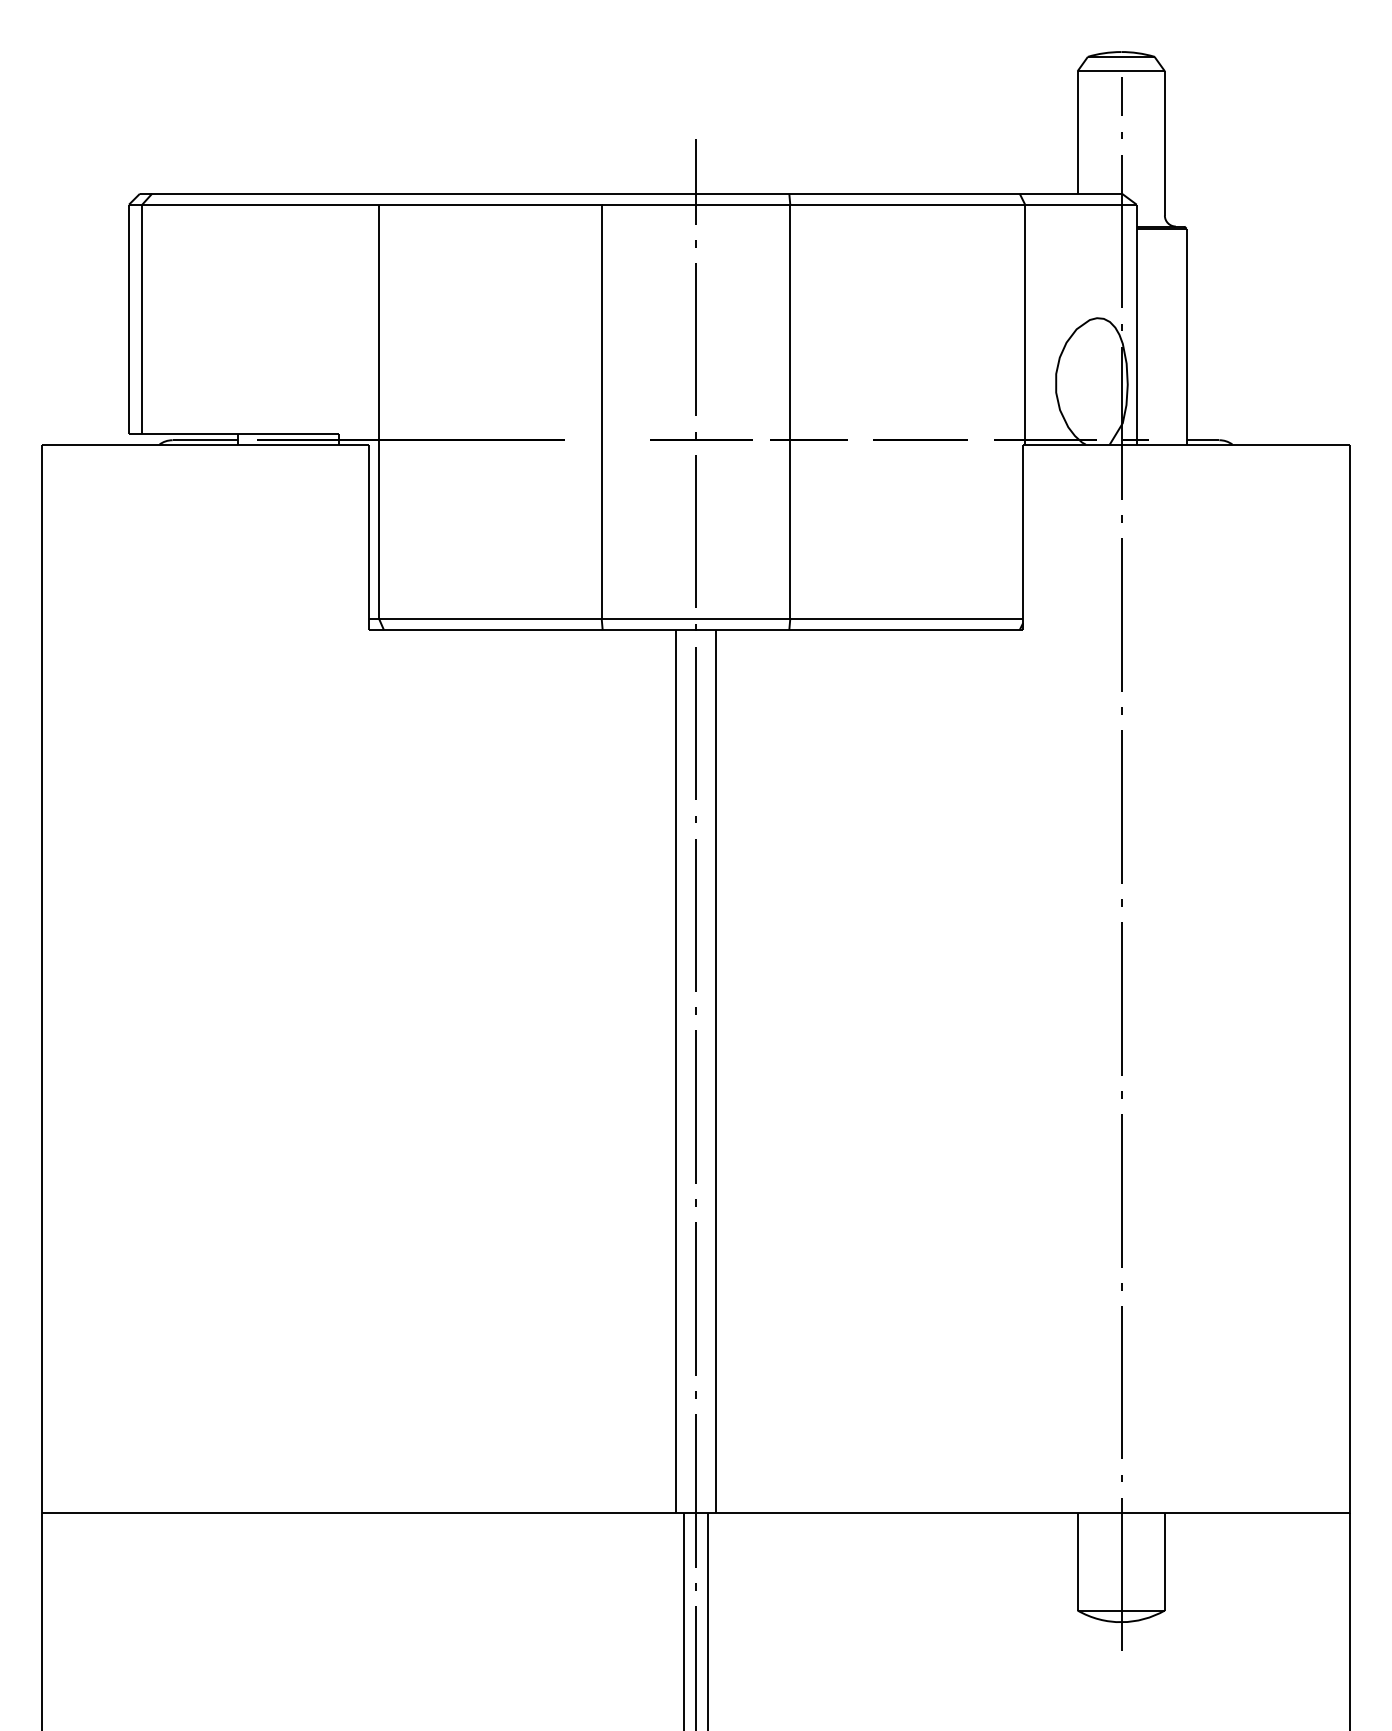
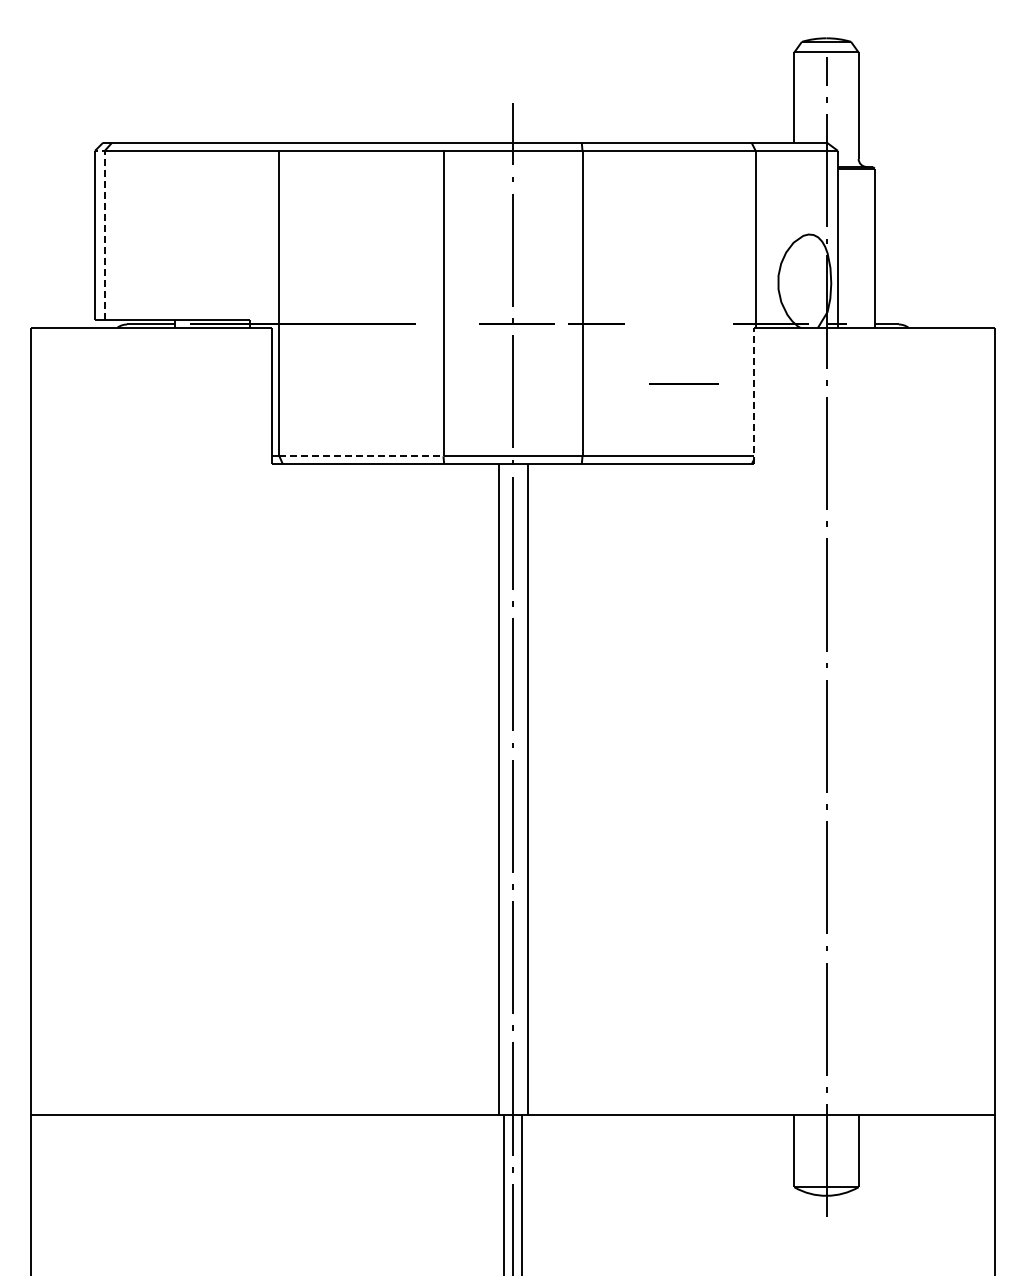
line: (141, 310) -> (104, 228), solid -> dashed
line: (920, 438) -> (683, 383), moved
line: (1023, 536) -> (754, 395), solid -> dashed
line: (490, 619) -> (361, 456), solid -> dashed

